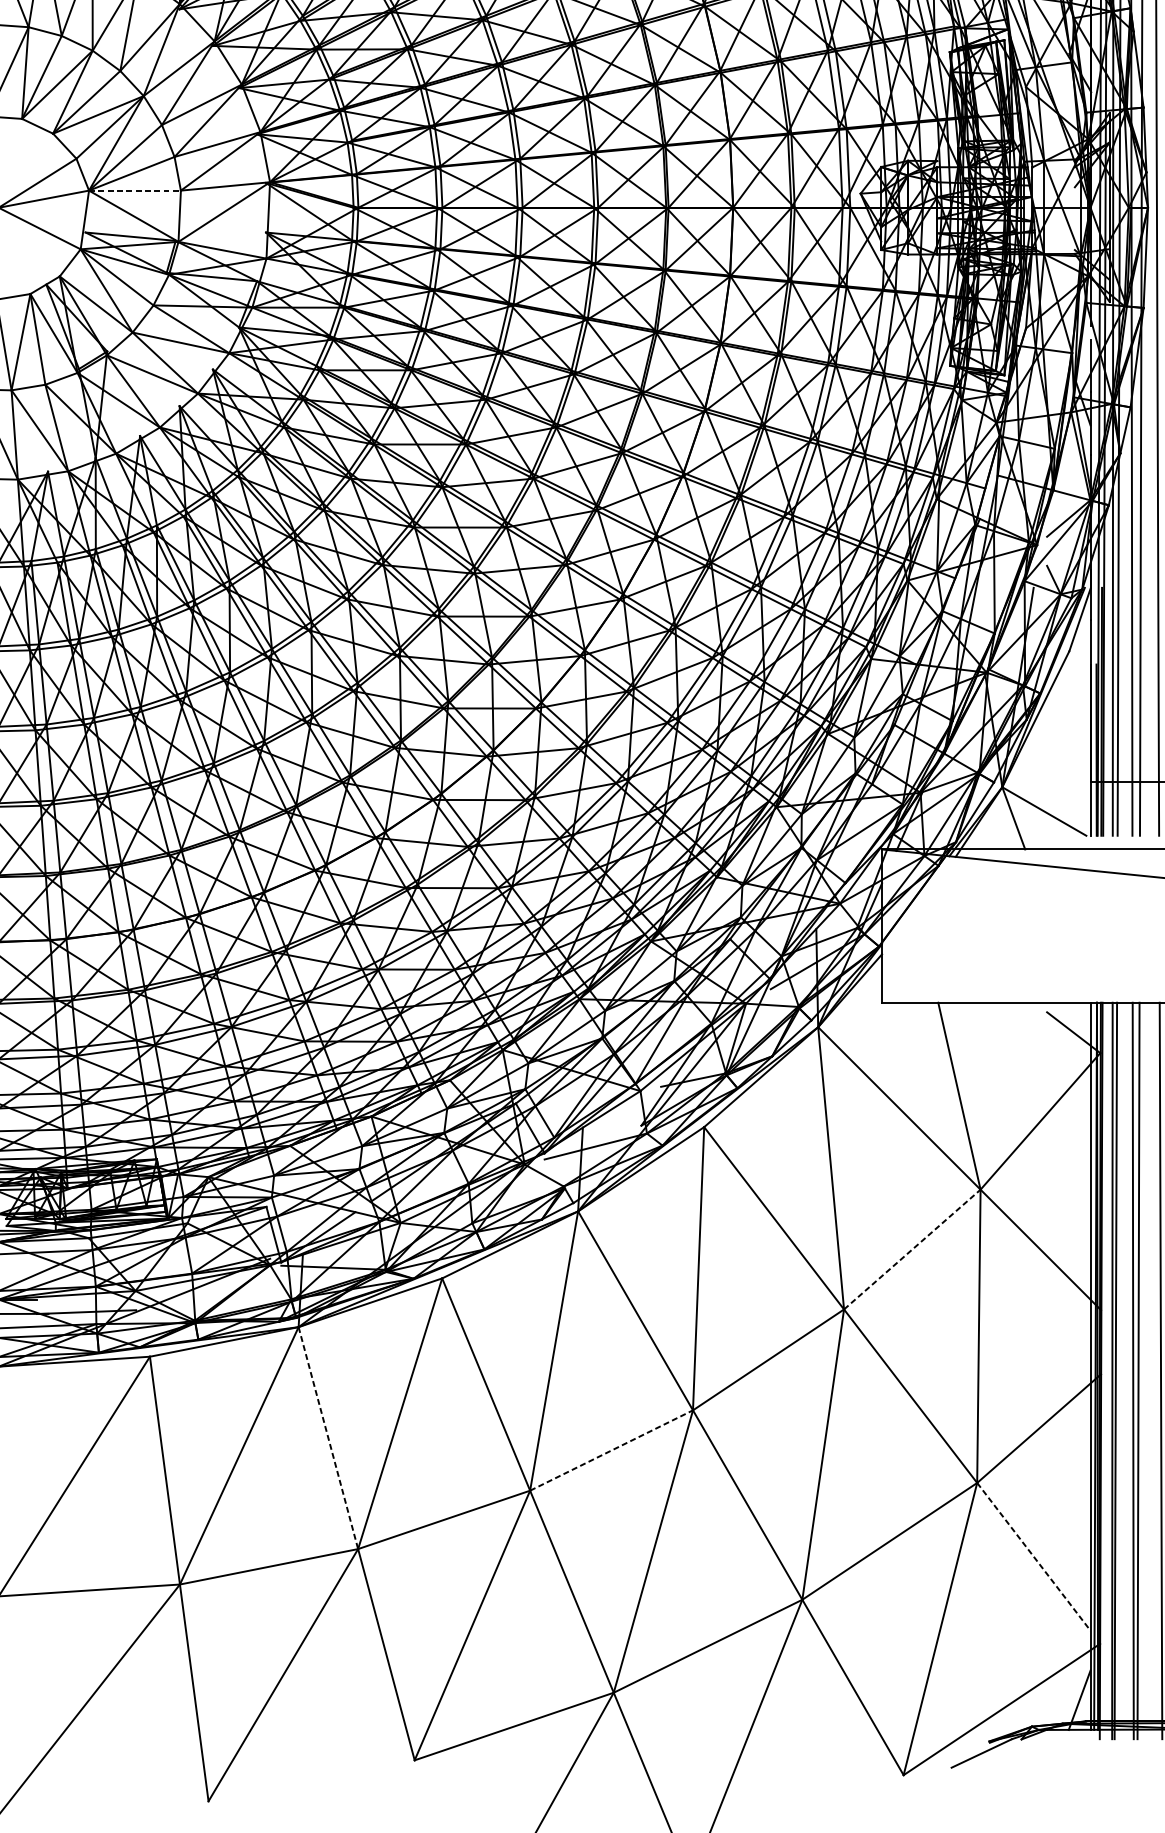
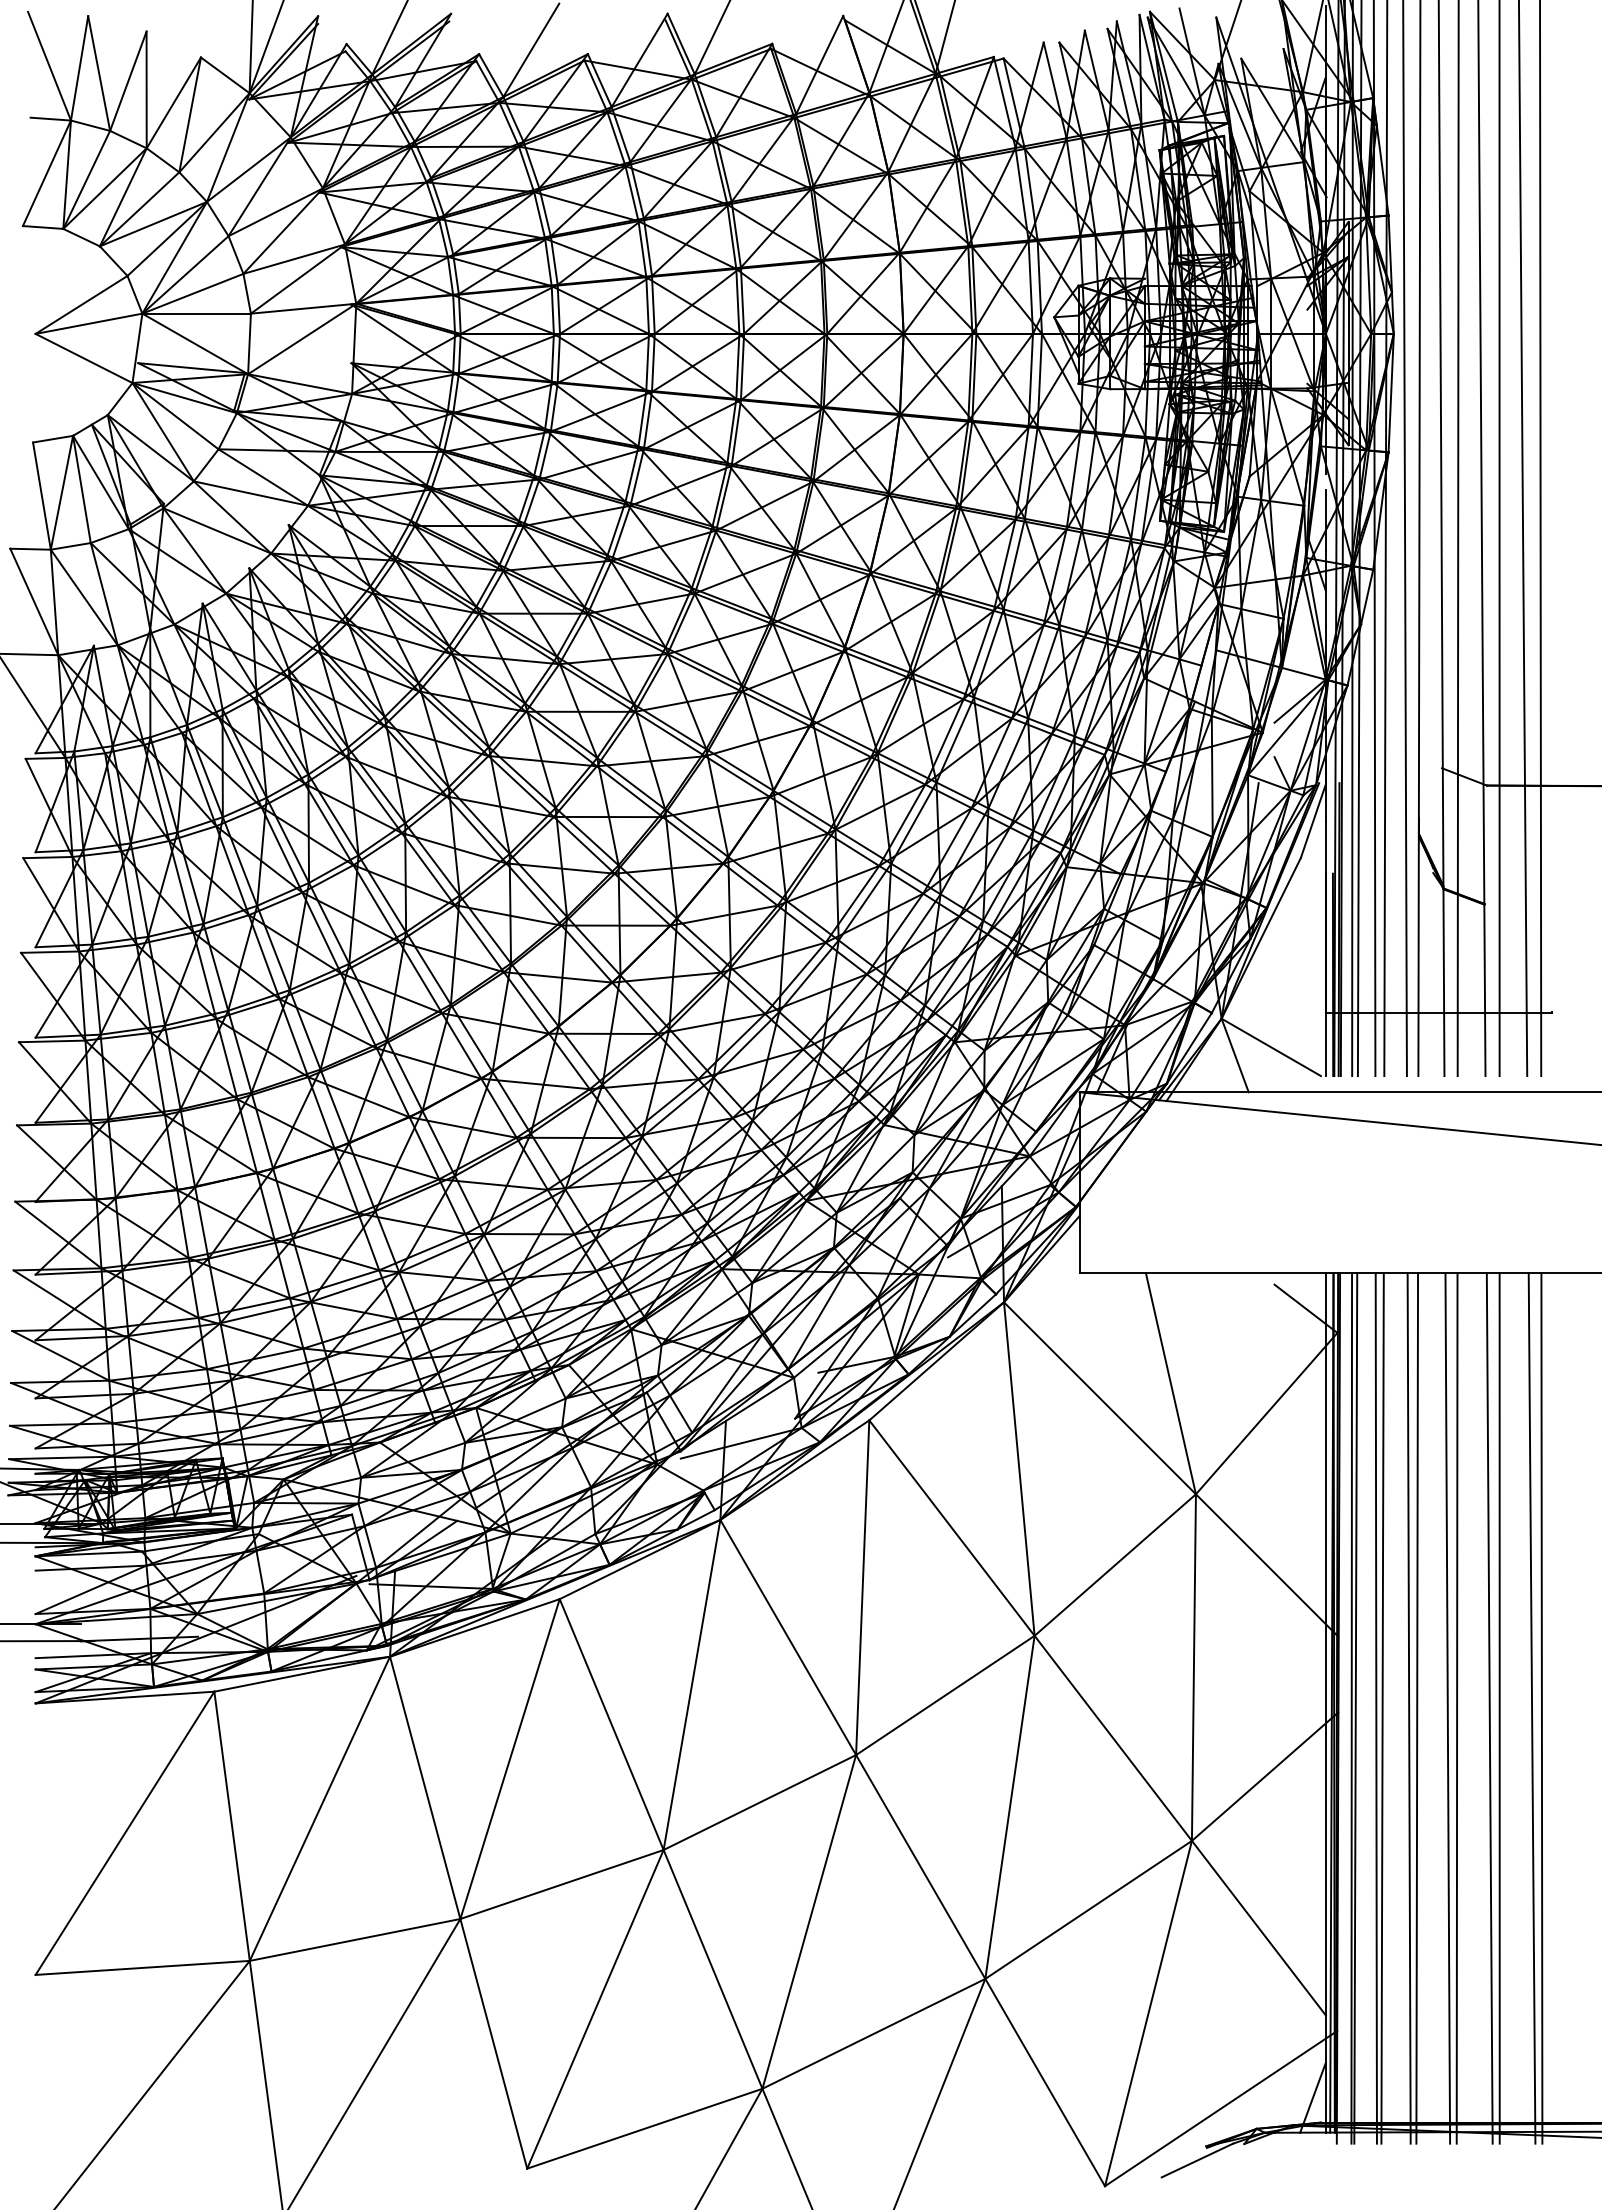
line: (135, 190) -> (197, 313), dashed -> solid
line: (912, 1249) -> (1115, 1564), dashed -> solid
line: (328, 1437) -> (425, 1787), dashed -> solid
line: (612, 1450) -> (760, 1802), dashed -> solid
line: (1034, 1557) -> (1259, 1928), dashed -> solid

